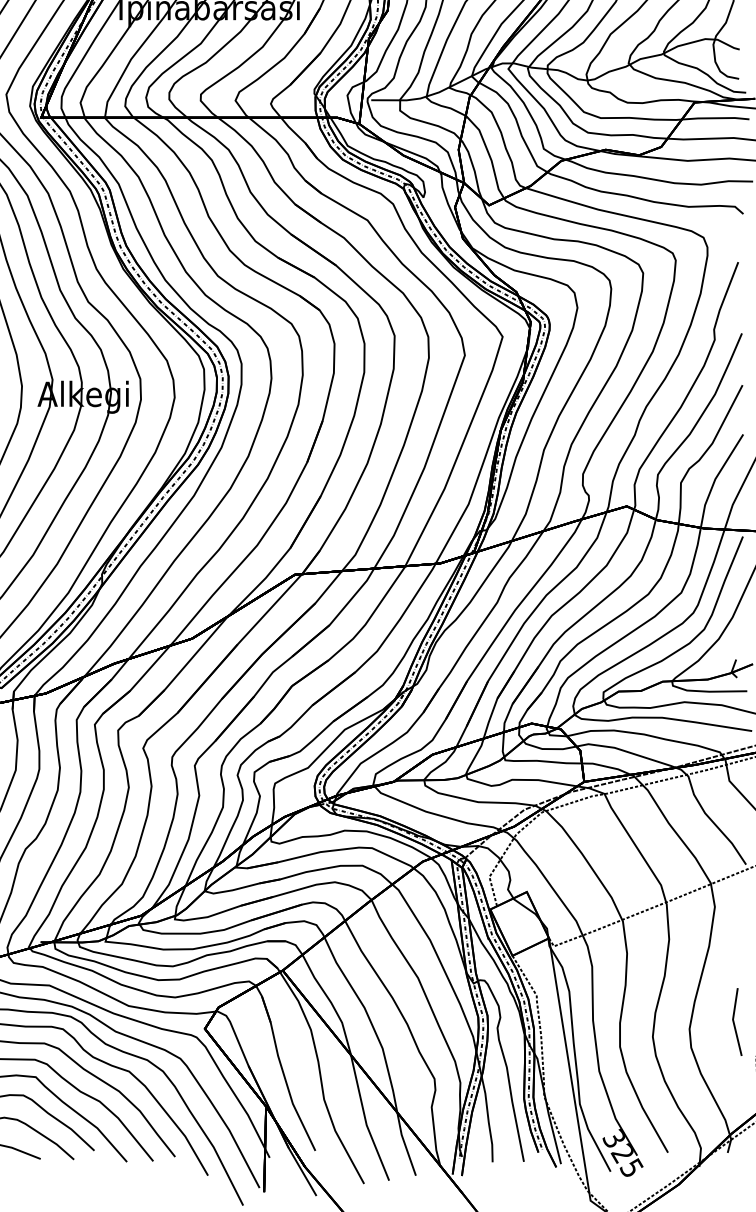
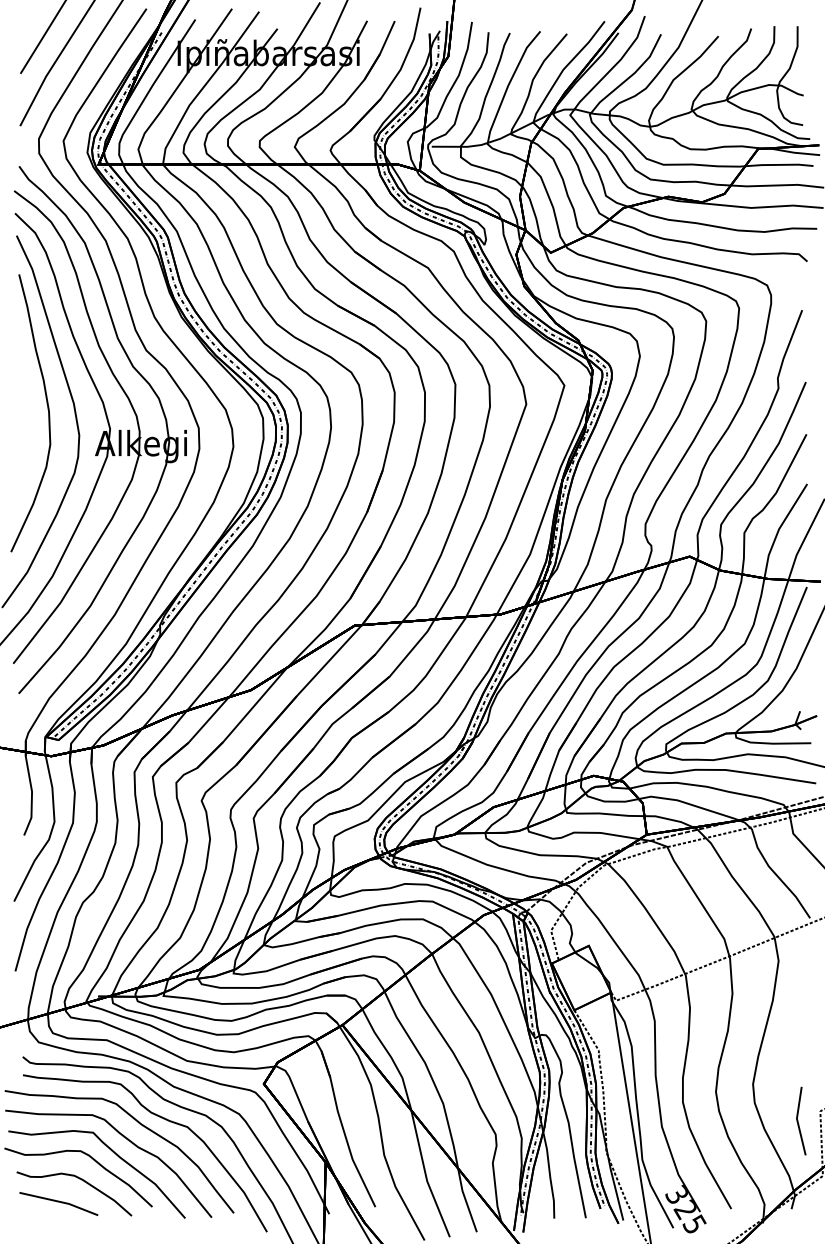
line: (734, 1021) -> (798, 1120), moved

